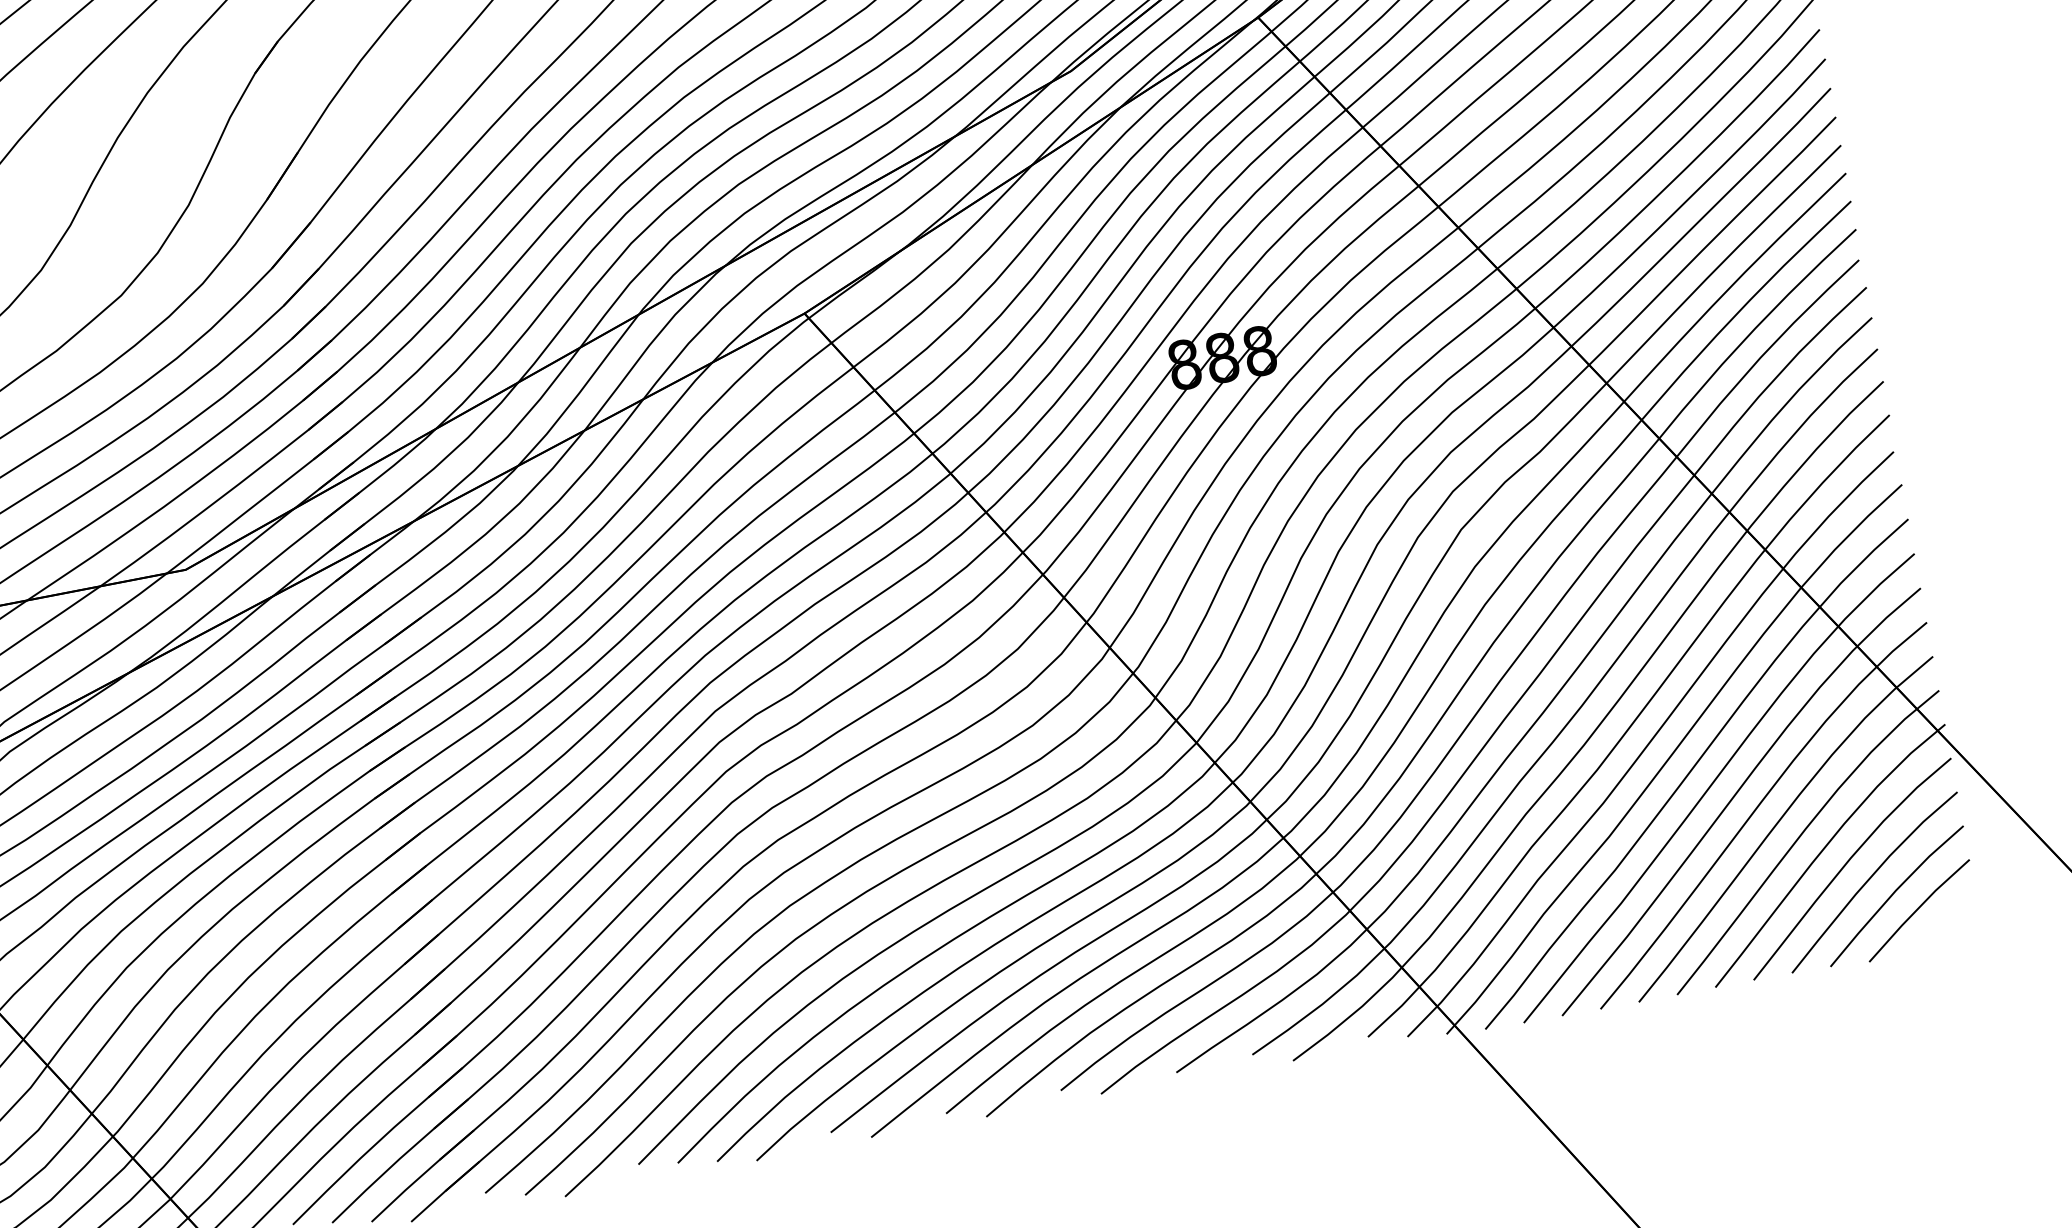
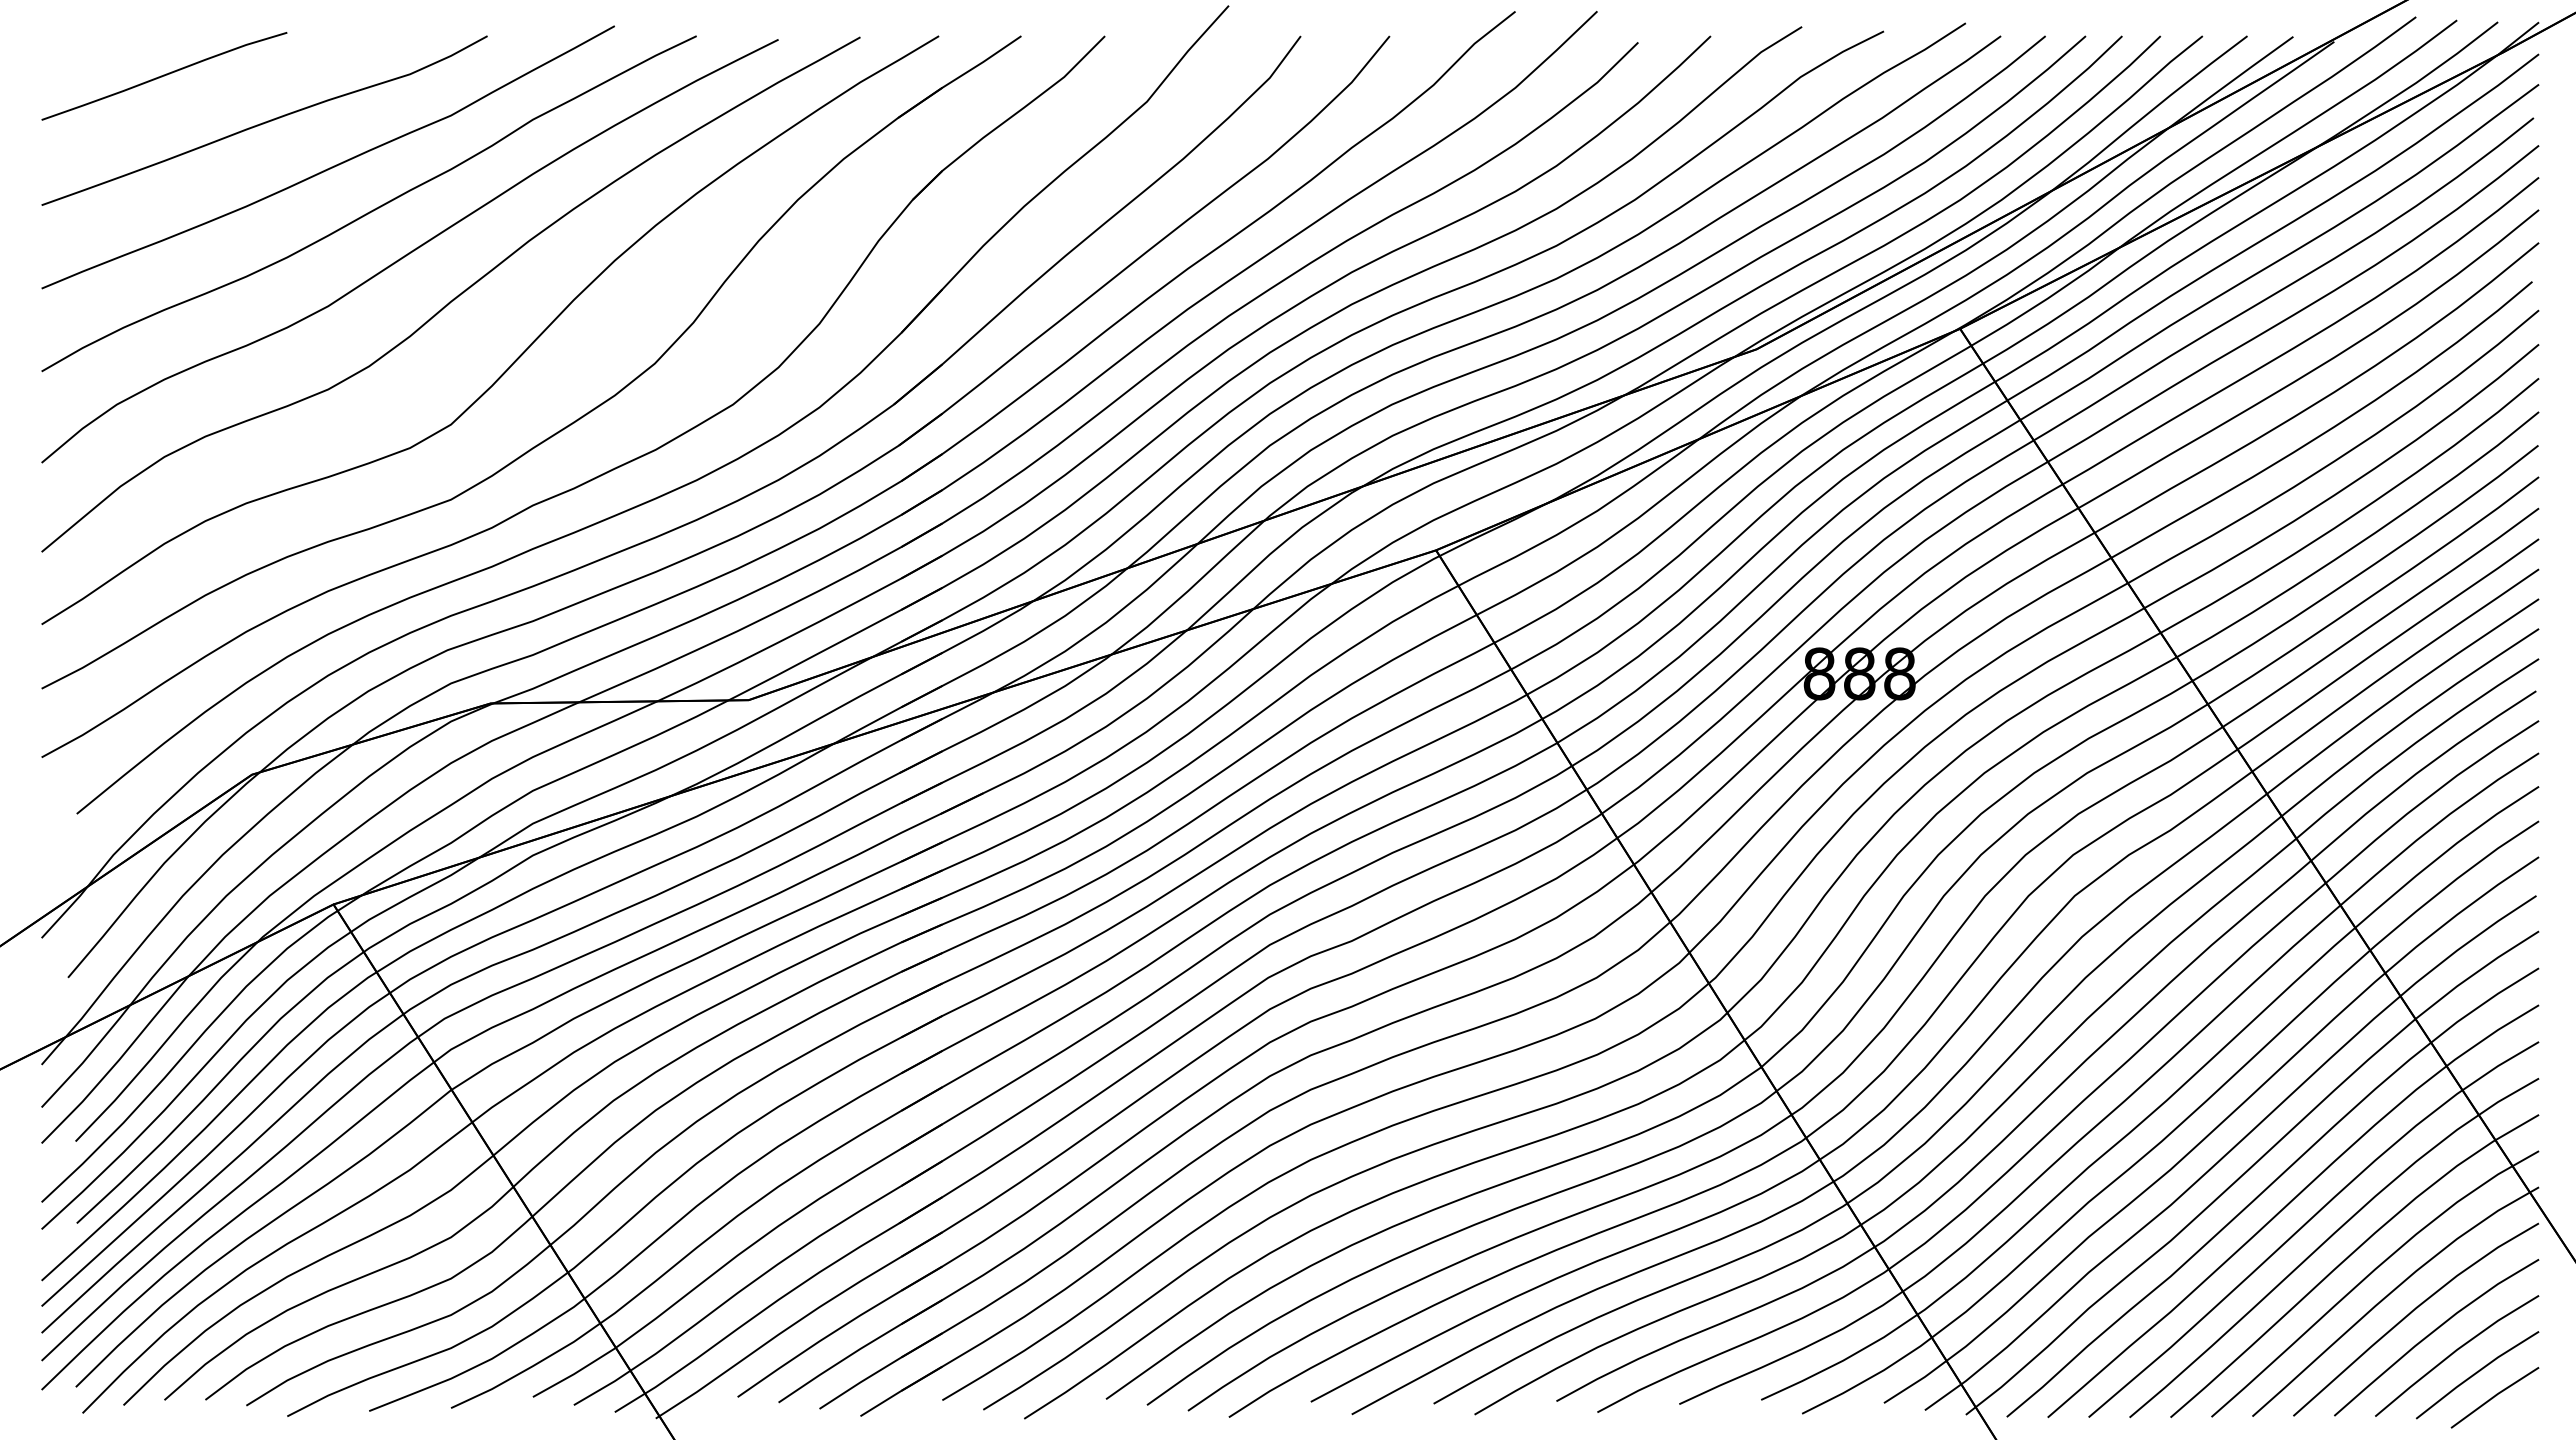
line: (1939, 928) -> (2494, 1397), added

